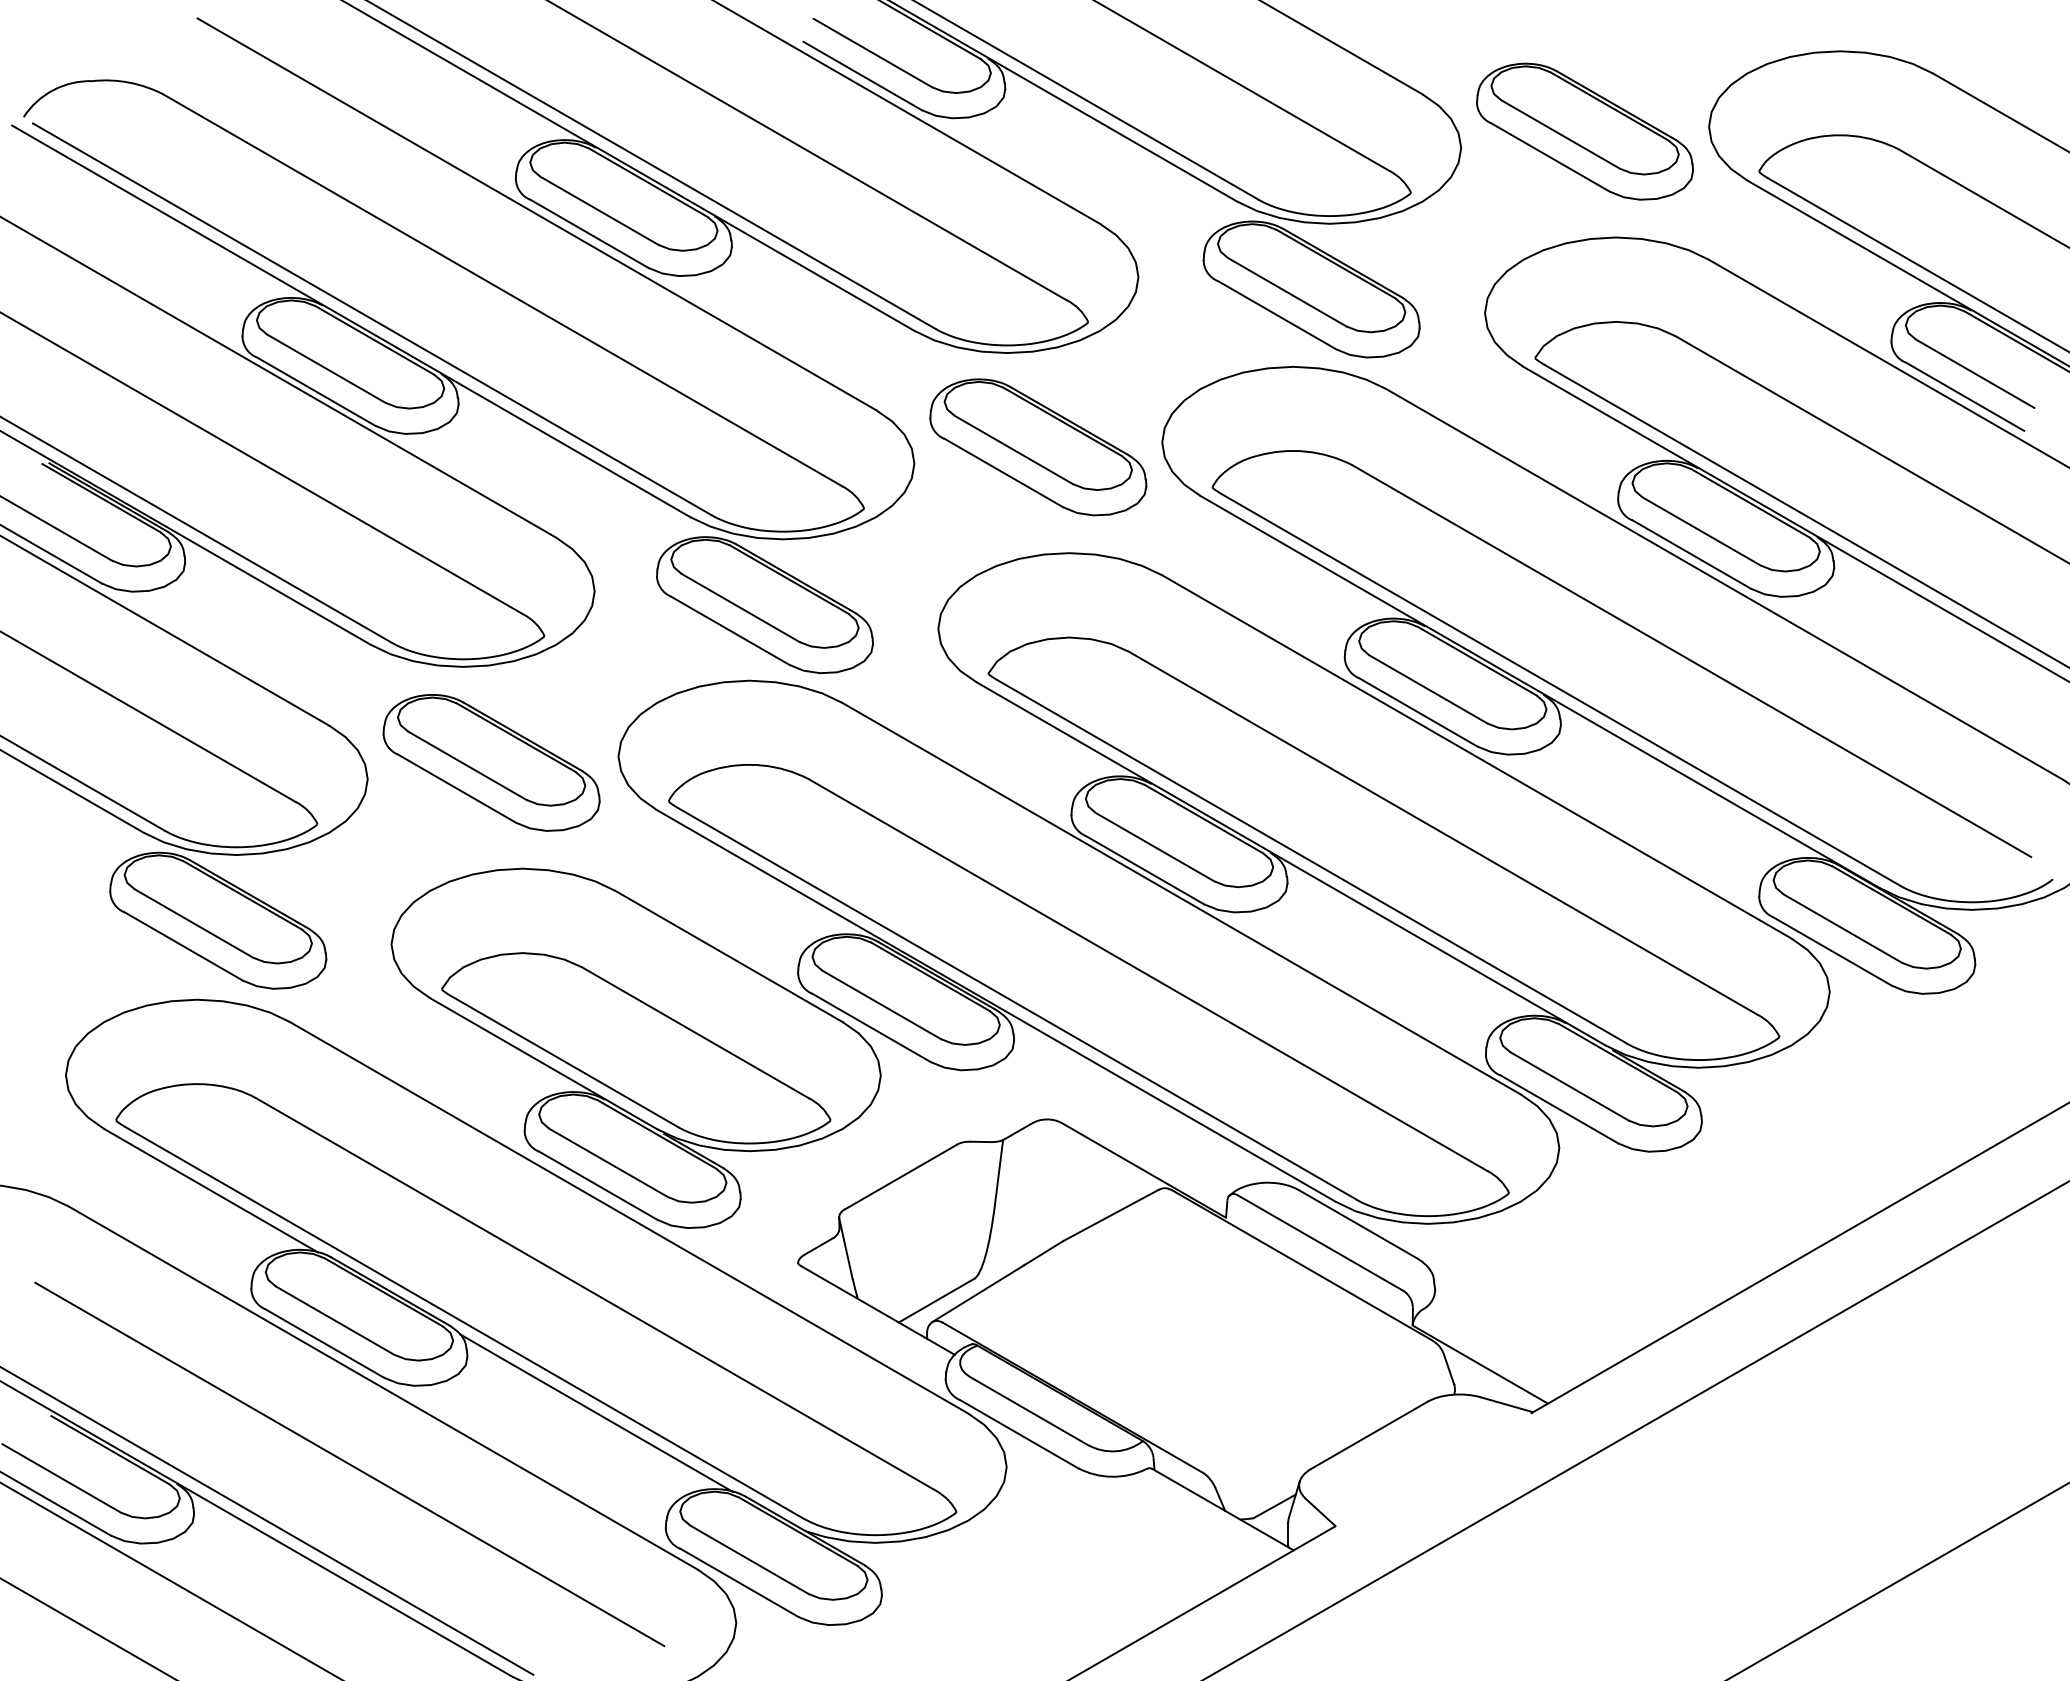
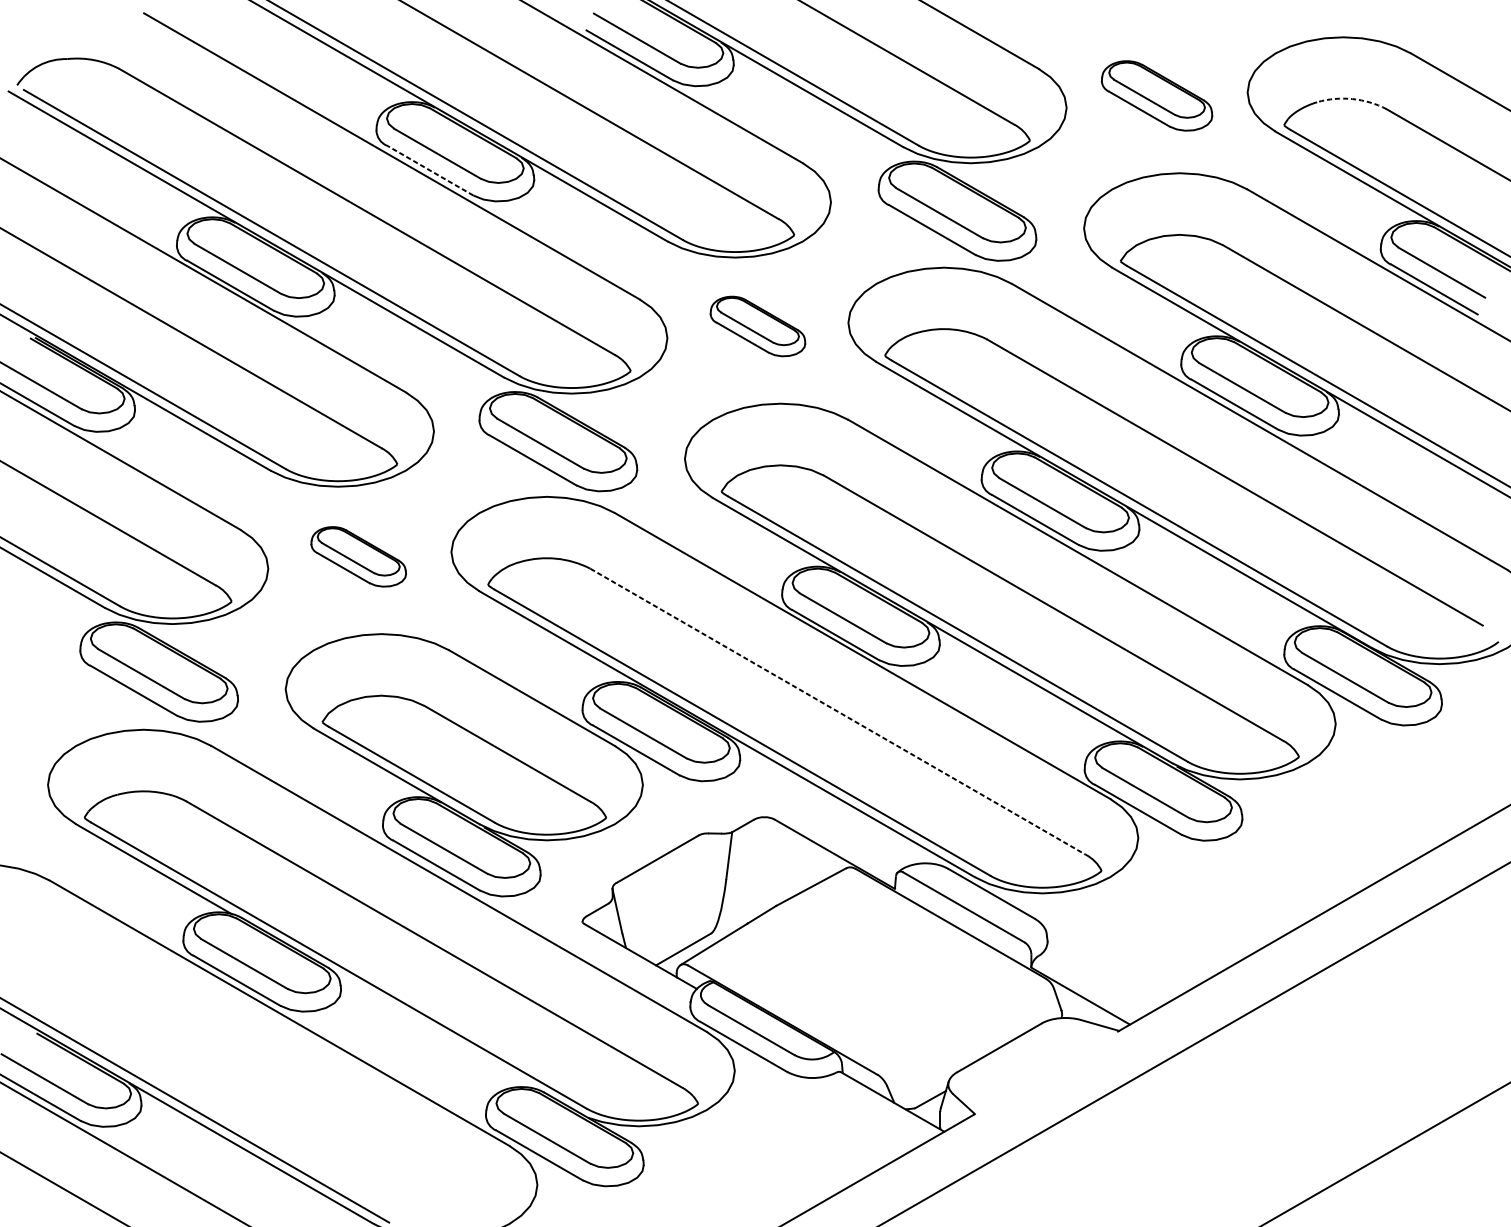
part: (1584, 131) -> (1156, 95), size x0.7
arc: (1852, 135) -> (1352, 98), solid -> dashed
line: (588, 233) -> (429, 170), solid -> dashed
part: (1038, 447) -> (758, 326), size x0.6
part: (491, 762) -> (358, 556), size x0.6
line: (1148, 975) -> (838, 712), solid -> dashed
line: (596, 1412) -> (435, 1031), removed
line: (349, 1464) -> (255, 1069), removed

